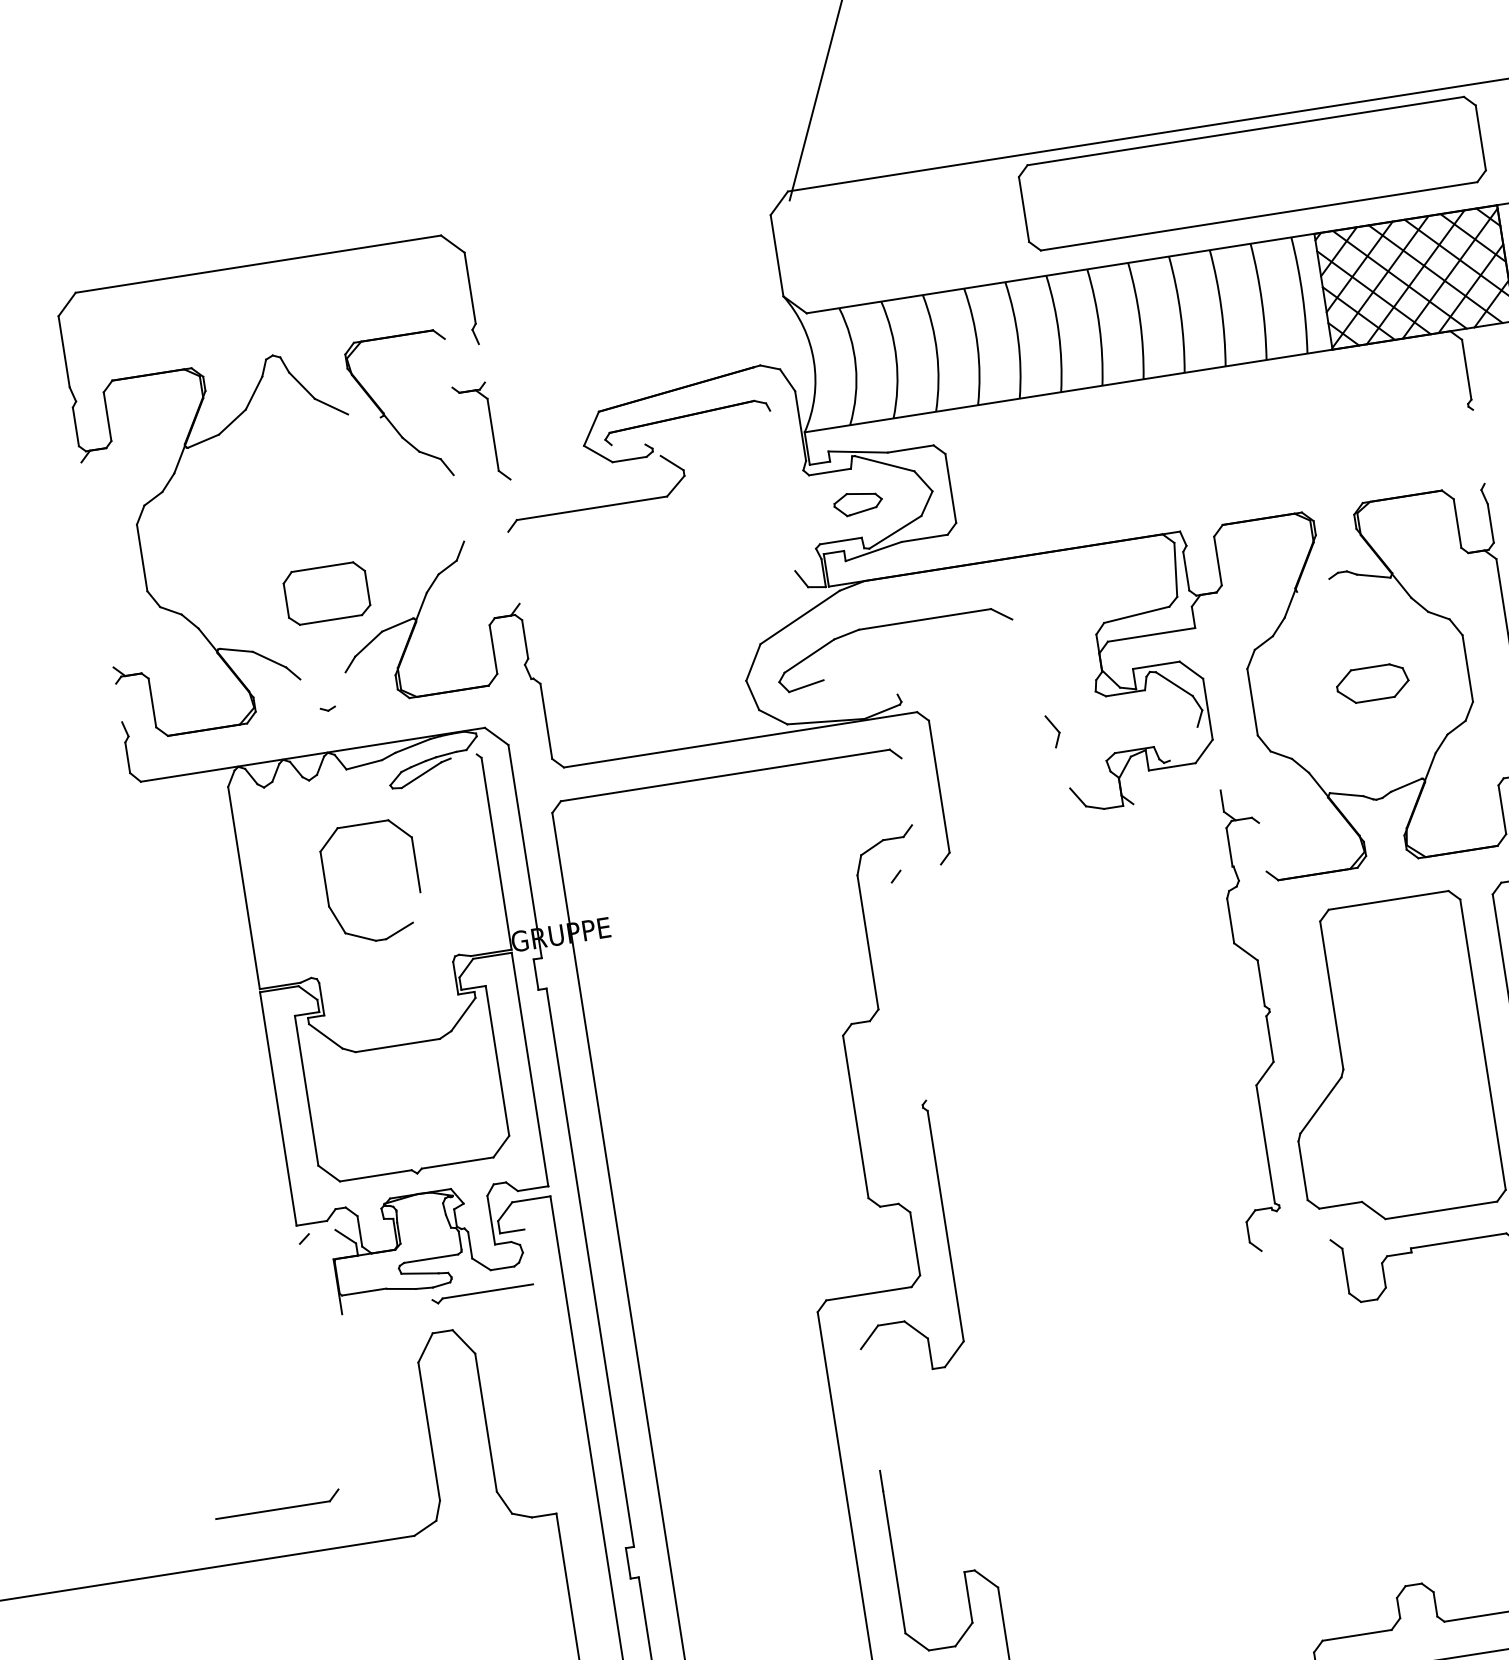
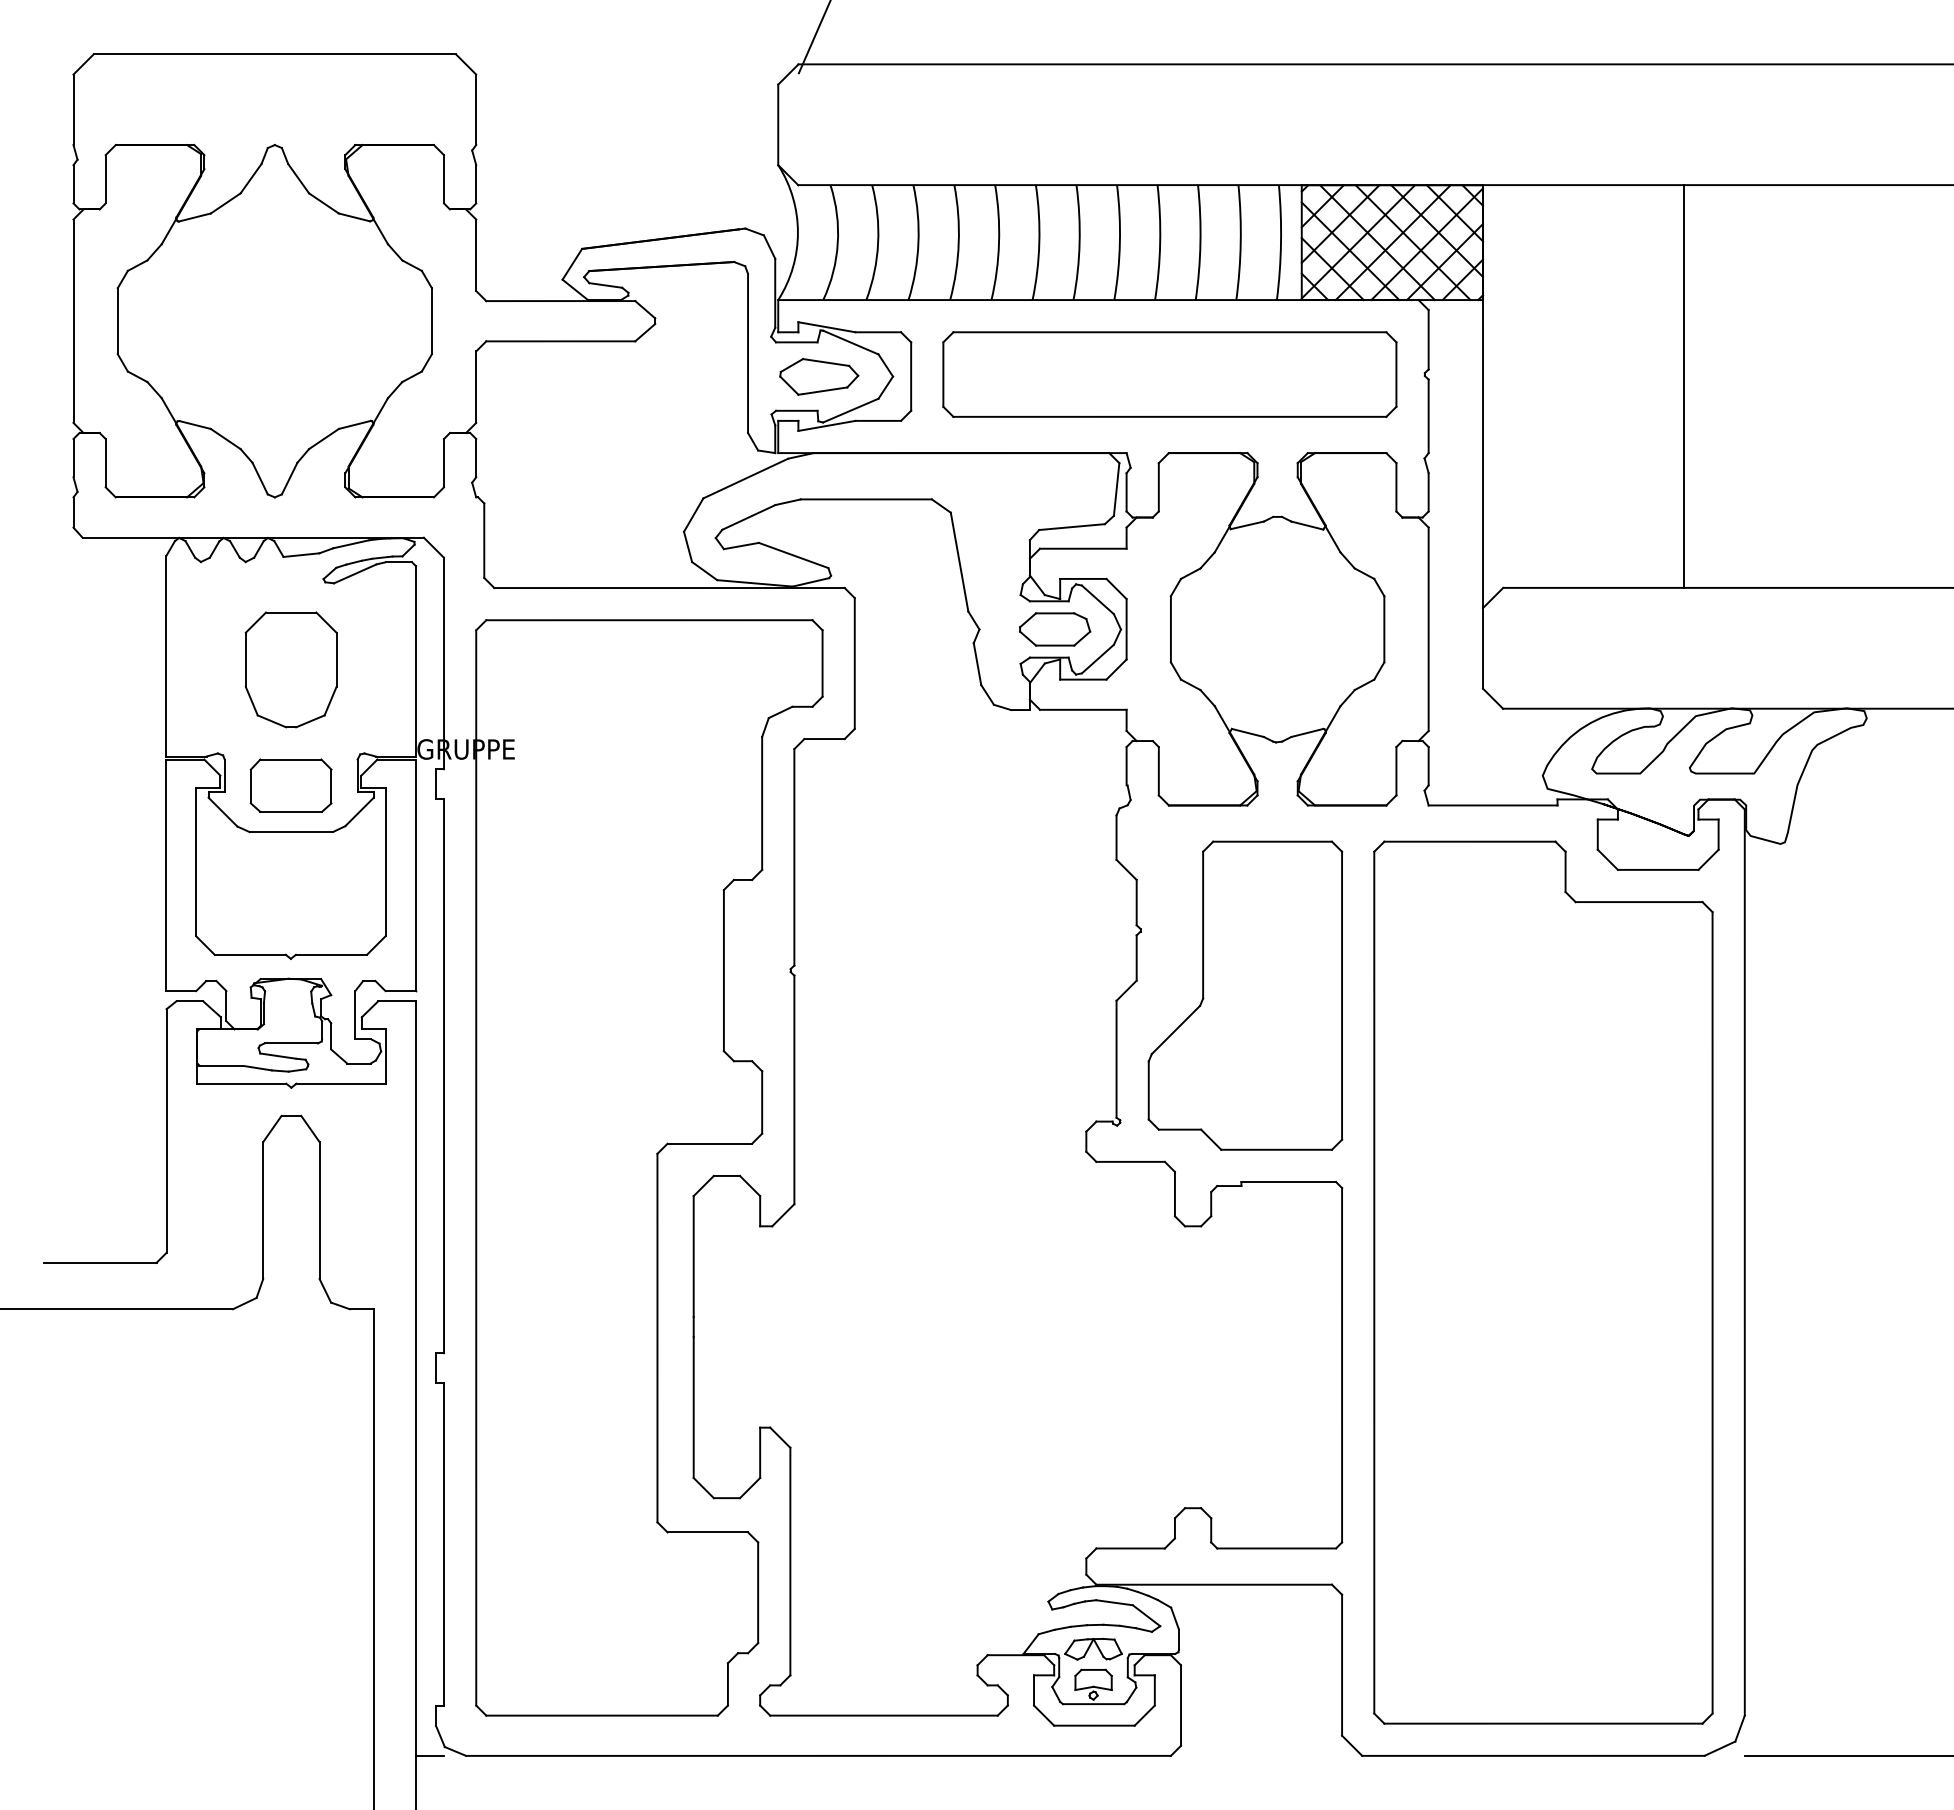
part: (1252, 173) -> (1169, 374), moved
line: (449, 363) -> (444, 179), added
line: (482, 363) -> (476, 184), added
line: (364, 416) -> (354, 217), added
line: (628, 444) -> (605, 285), added
line: (1478, 447) -> (1428, 416), added
line: (585, 468) -> (560, 301), added
line: (783, 489) -> (748, 352), added
part: (858, 502) -> (819, 376), size x1.67
line: (458, 508) -> (431, 321), added
line: (97, 564) -> (73, 320), added
line: (514, 567) -> (476, 386), added
line: (1312, 585) -> (1246, 525), added
part: (326, 593) -> (290, 785), moved
line: (1028, 667) -> (959, 561), added
part: (1373, 683) -> (1055, 629), moved
line: (860, 687) -> (793, 555), added
line: (340, 689) -> (289, 478), added
line: (309, 694) -> (259, 478), added
line: (119, 703) -> (73, 458), added
line: (1183, 743) -> (1097, 658), added
line: (464, 756) -> (399, 562), added
line: (1063, 768) -> (977, 664), added
line: (906, 791) -> (822, 663), added
line: (1177, 796) -> (1083, 709), added
line: (1262, 847) -> (1158, 771), added
line: (920, 868) -> (824, 739), added
line: (416, 907) -> (330, 701), added
line: (909, 991) -> (794, 857), added
line: (321, 1232) -> (189, 1001), added
line: (1295, 1245) -> (1130, 1161), added
line: (529, 1256) -> (386, 1056), added
line: (387, 1306) -> (241, 1083), added
line: (319, 1366) -> (166, 1130), added
line: (870, 1410) -> (693, 1256), added

